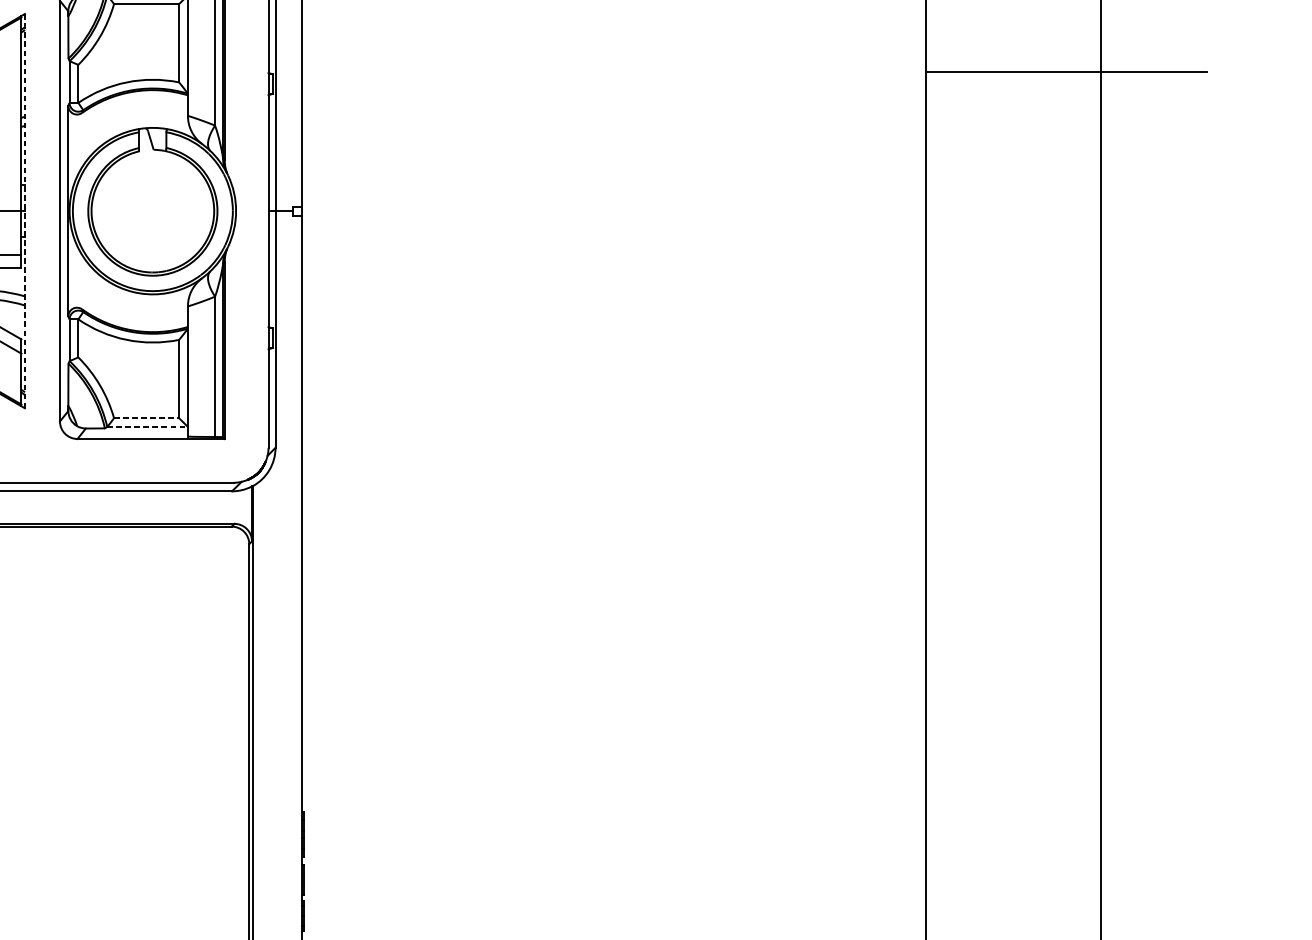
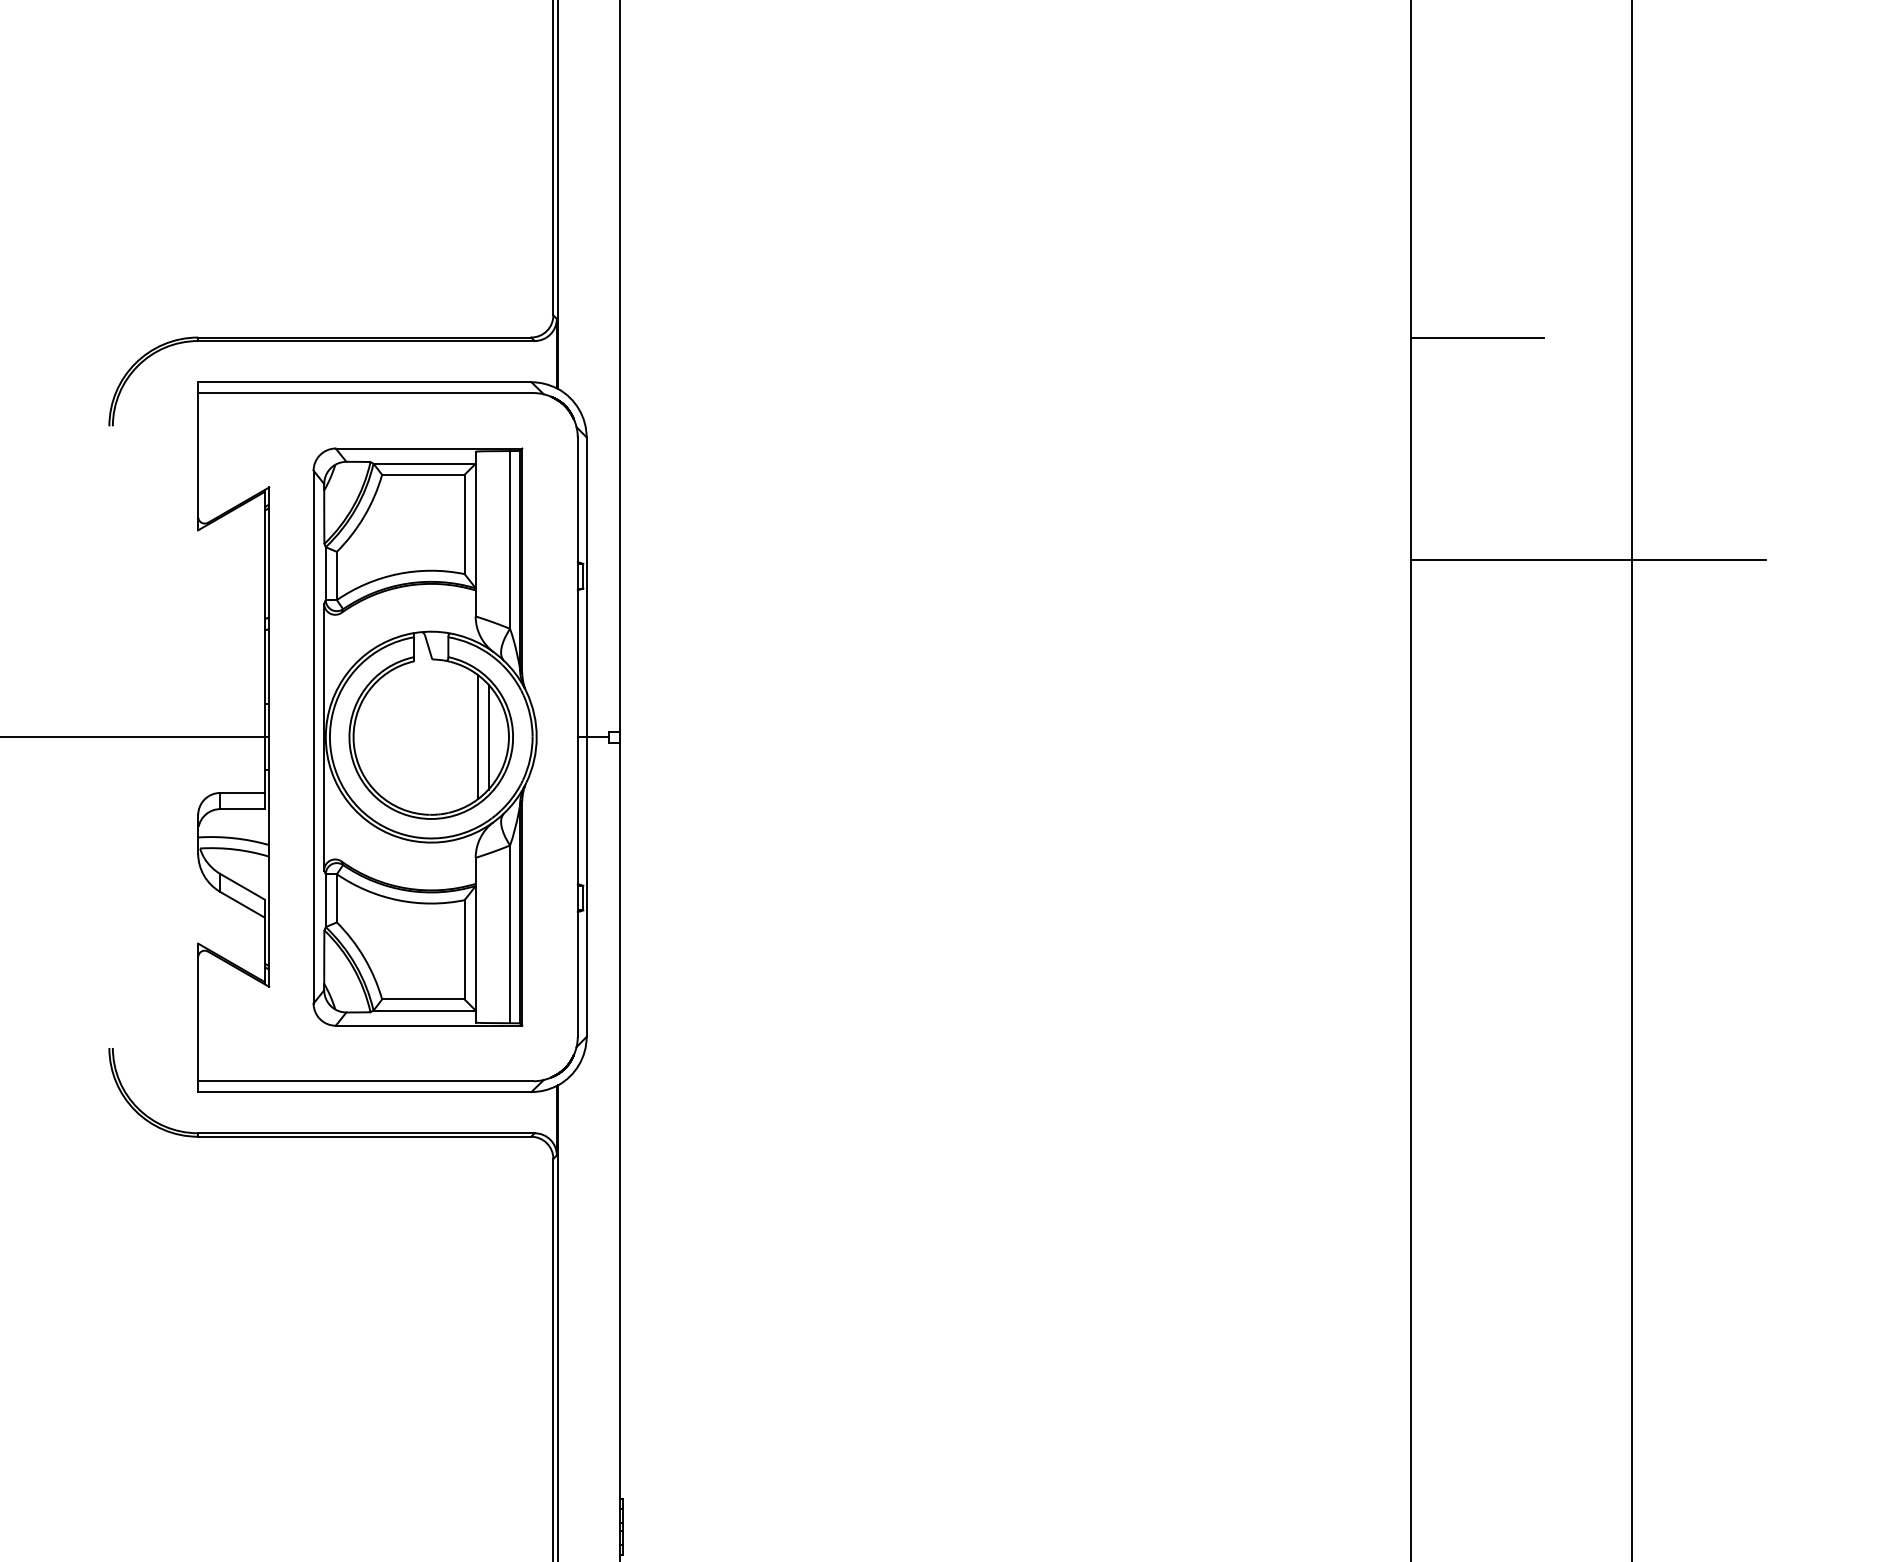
line: (189, 210) -> (477, 736), added
line: (198, 210) -> (488, 736), added
line: (25, 211) -> (269, 737), dashed -> solid
line: (146, 418) -> (423, 999), dashed -> solid
line: (148, 426) -> (425, 1010), dashed -> solid

